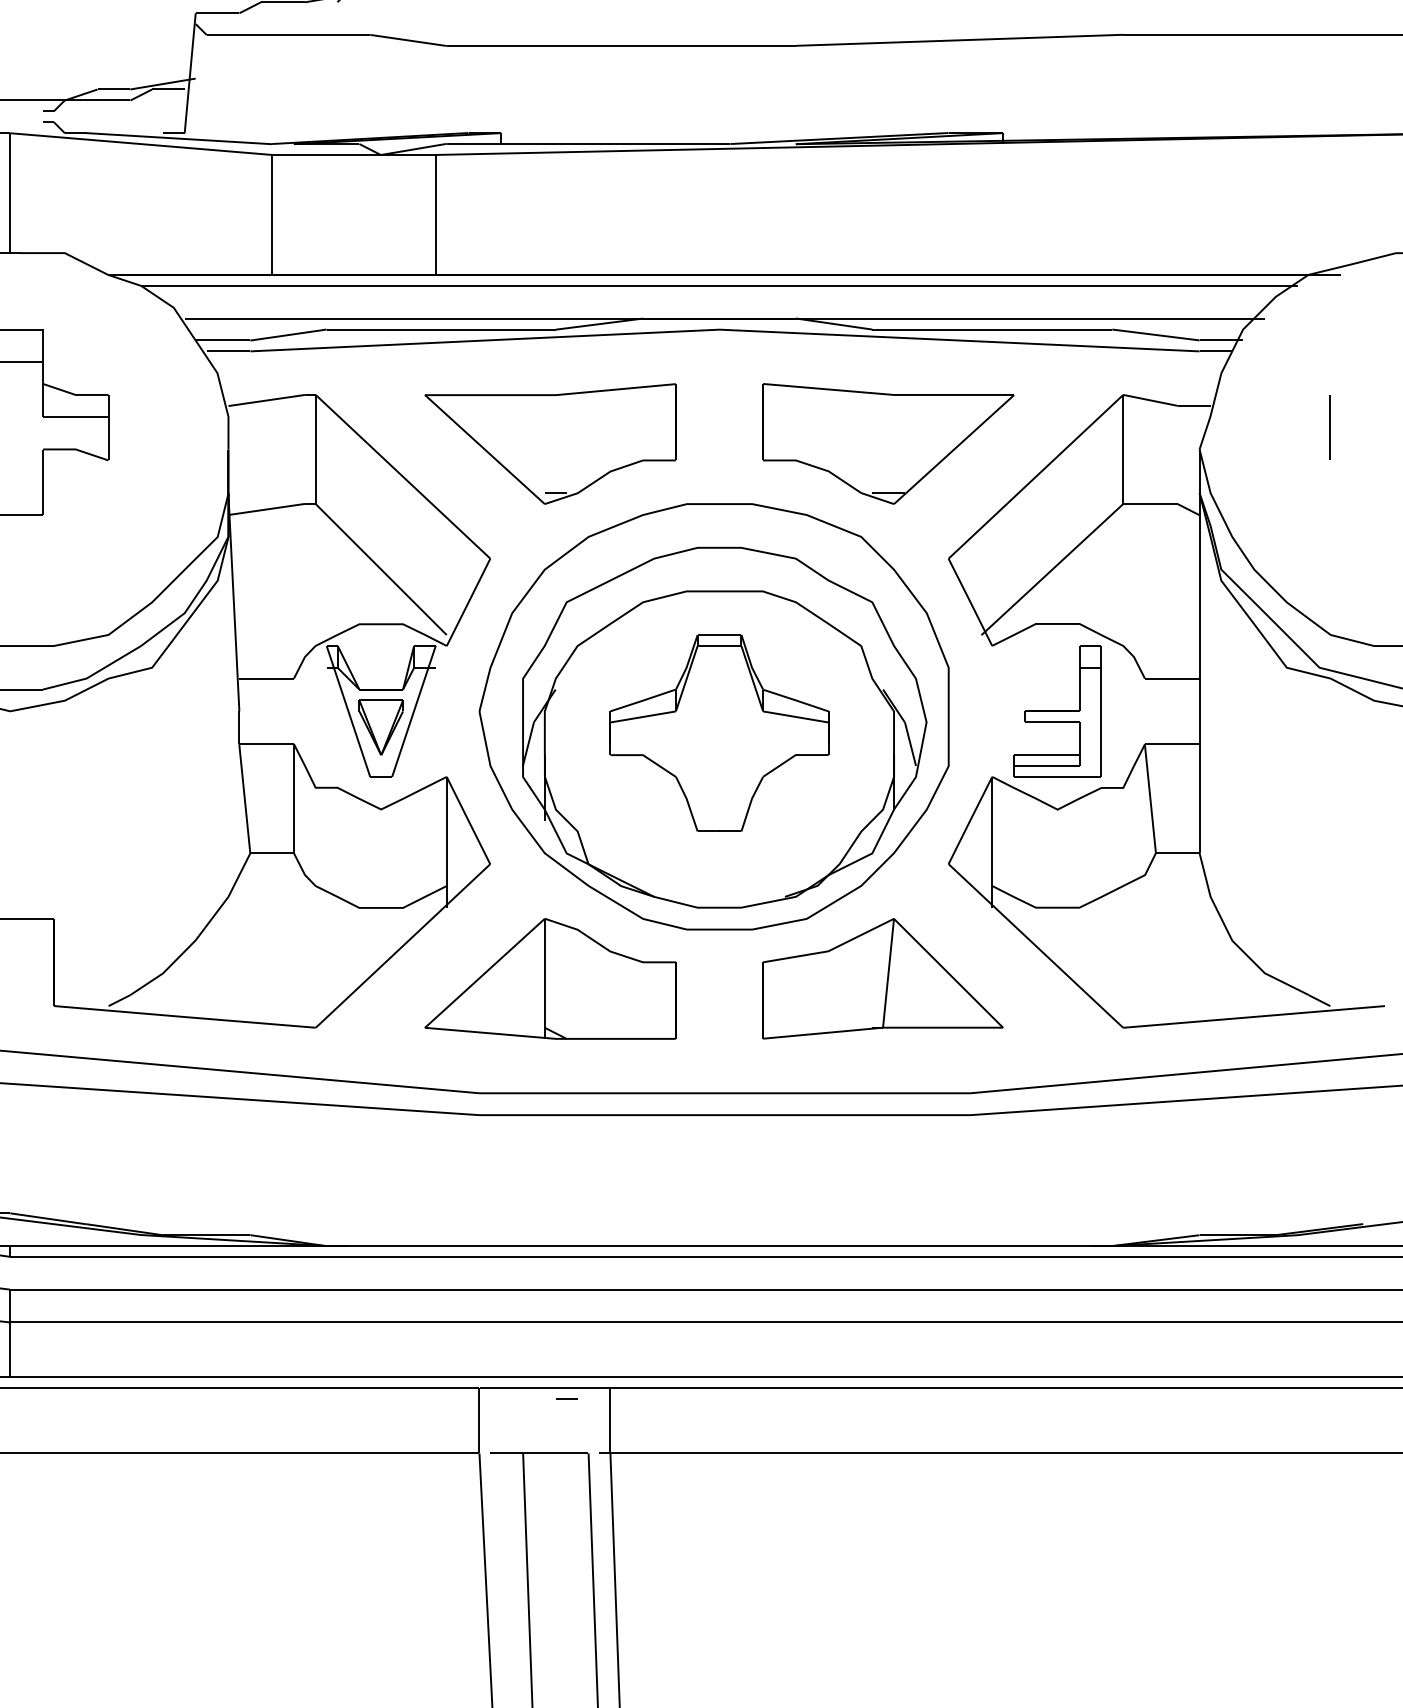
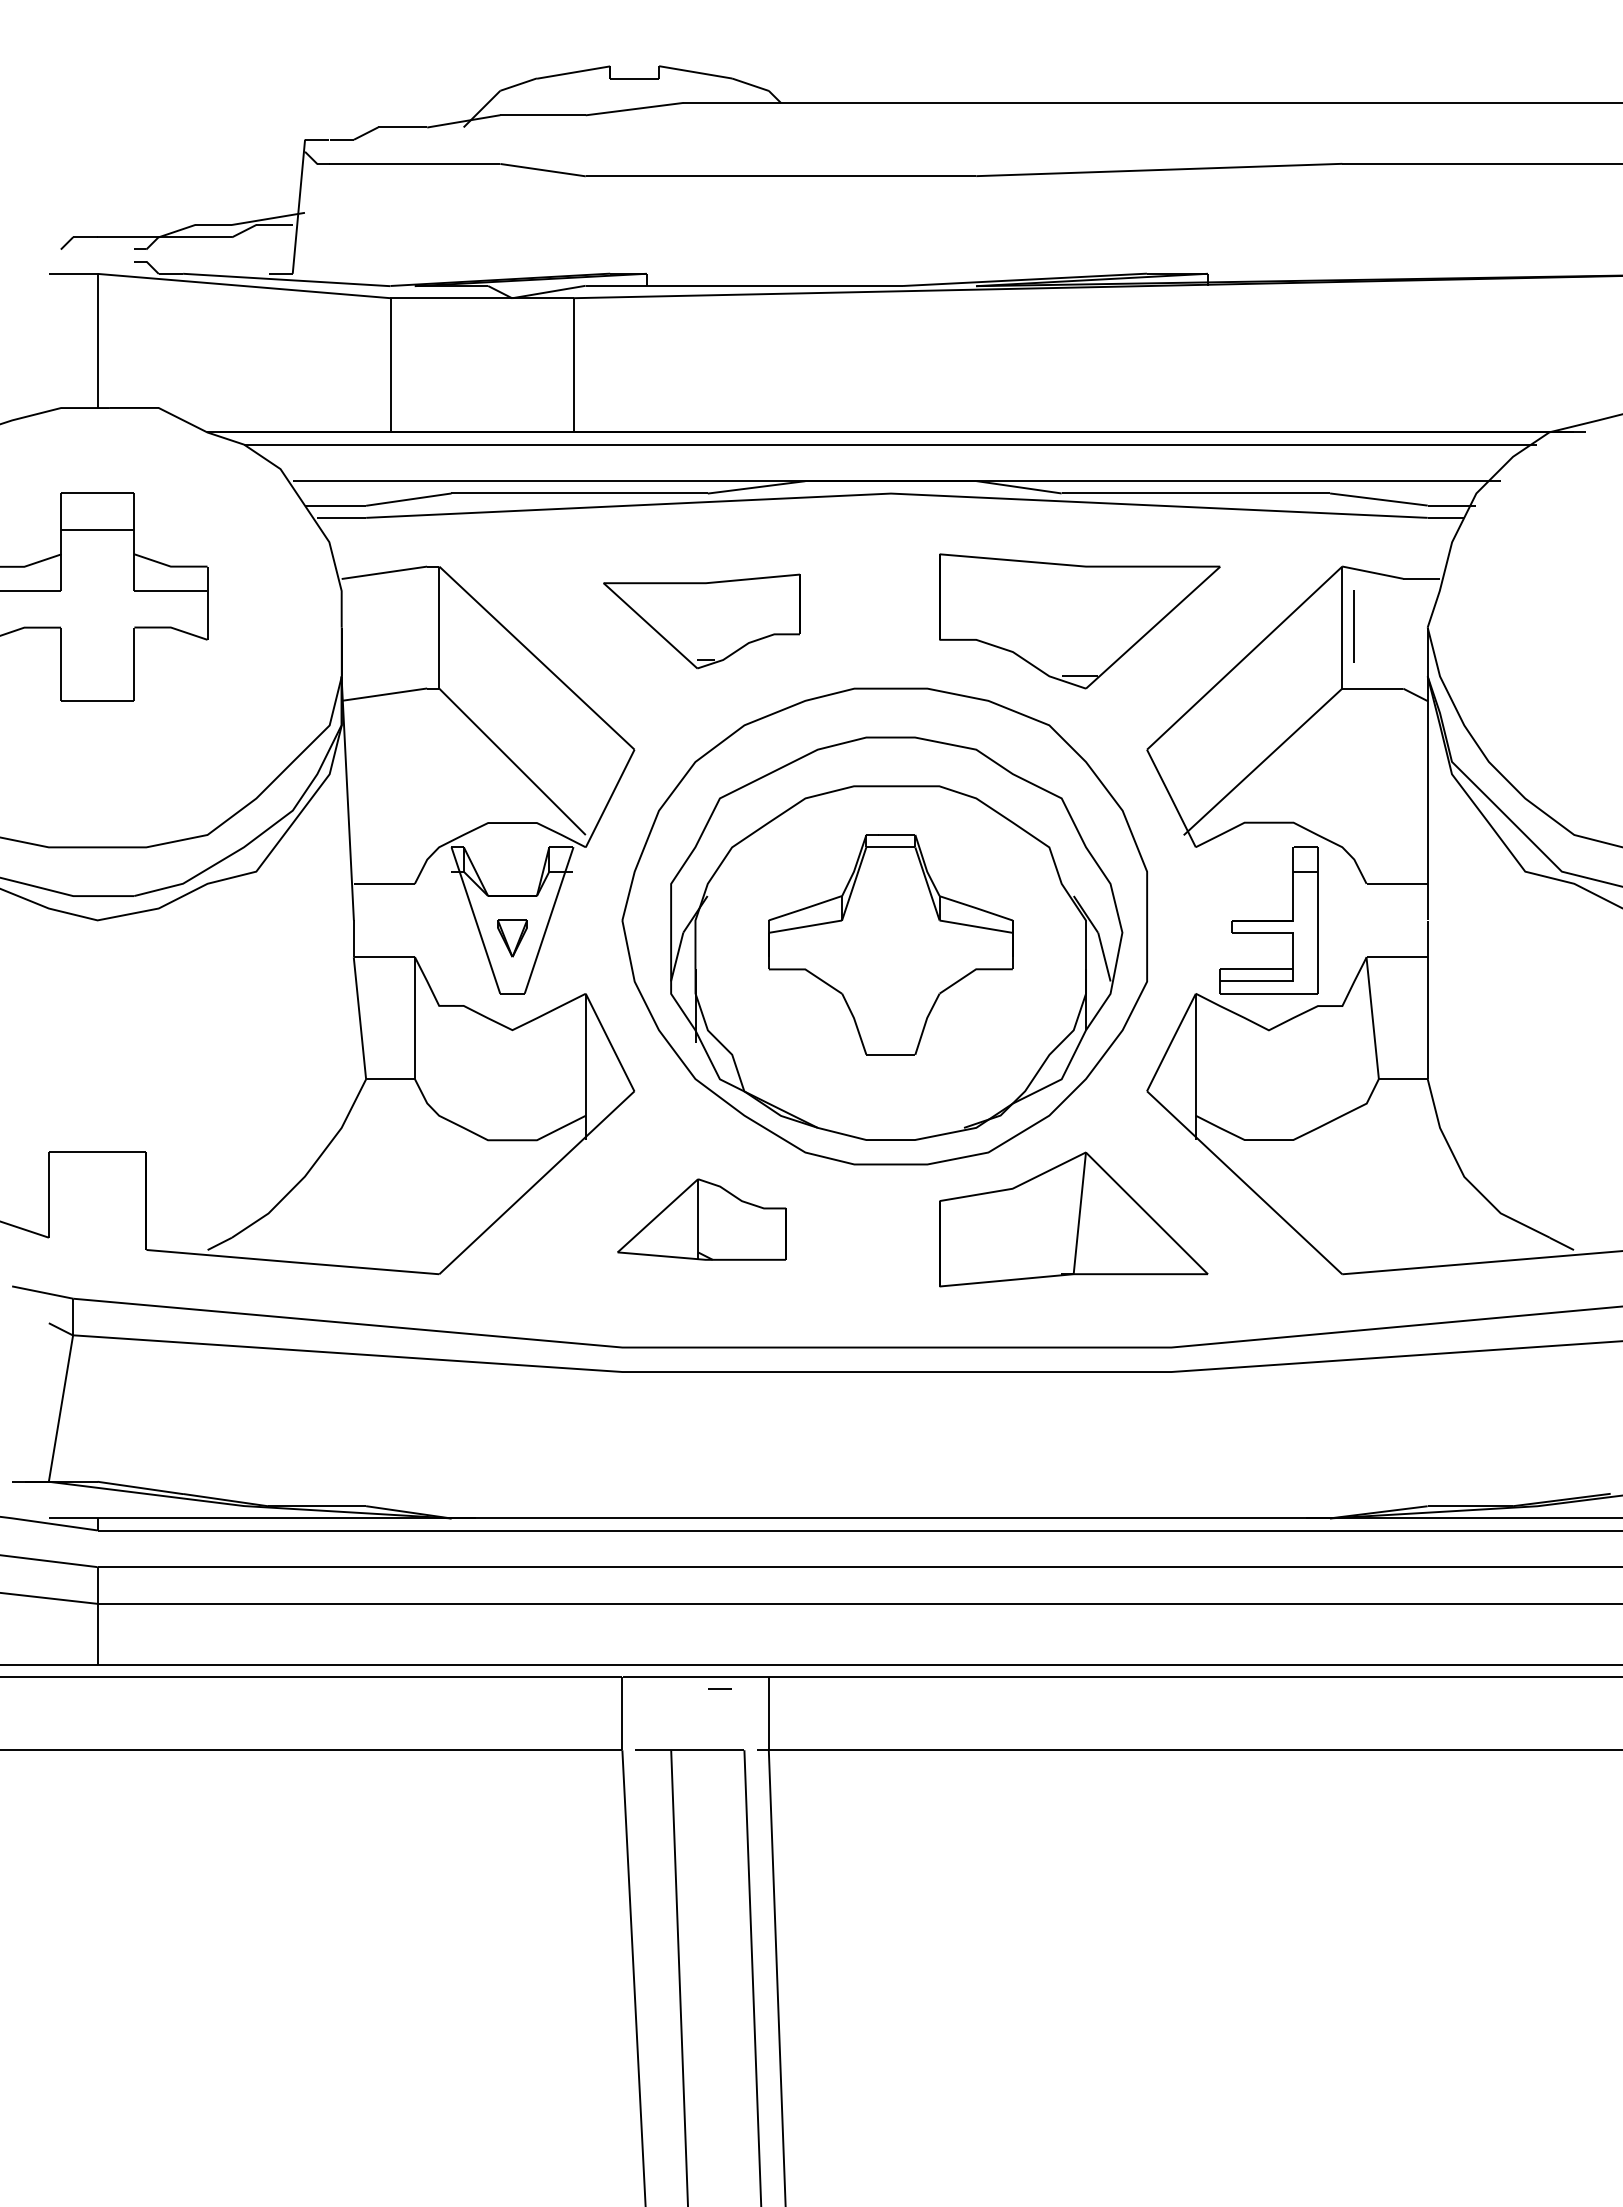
line: (1329, 427) -> (1353, 626), moved
part: (550, 444) -> (701, 621), size x0.7
part: (381, 727) -> (512, 938), size x0.6
part: (550, 978) -> (701, 1219), size x0.6

